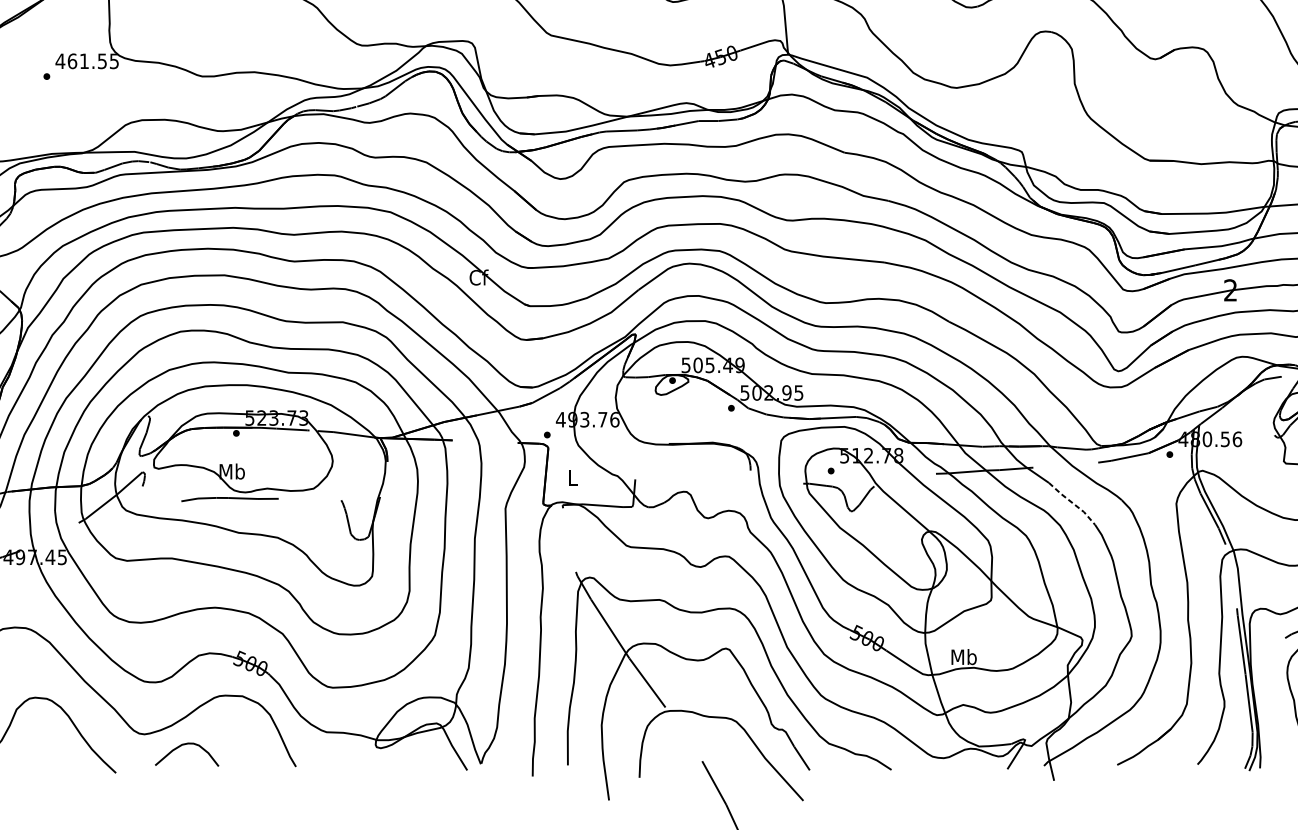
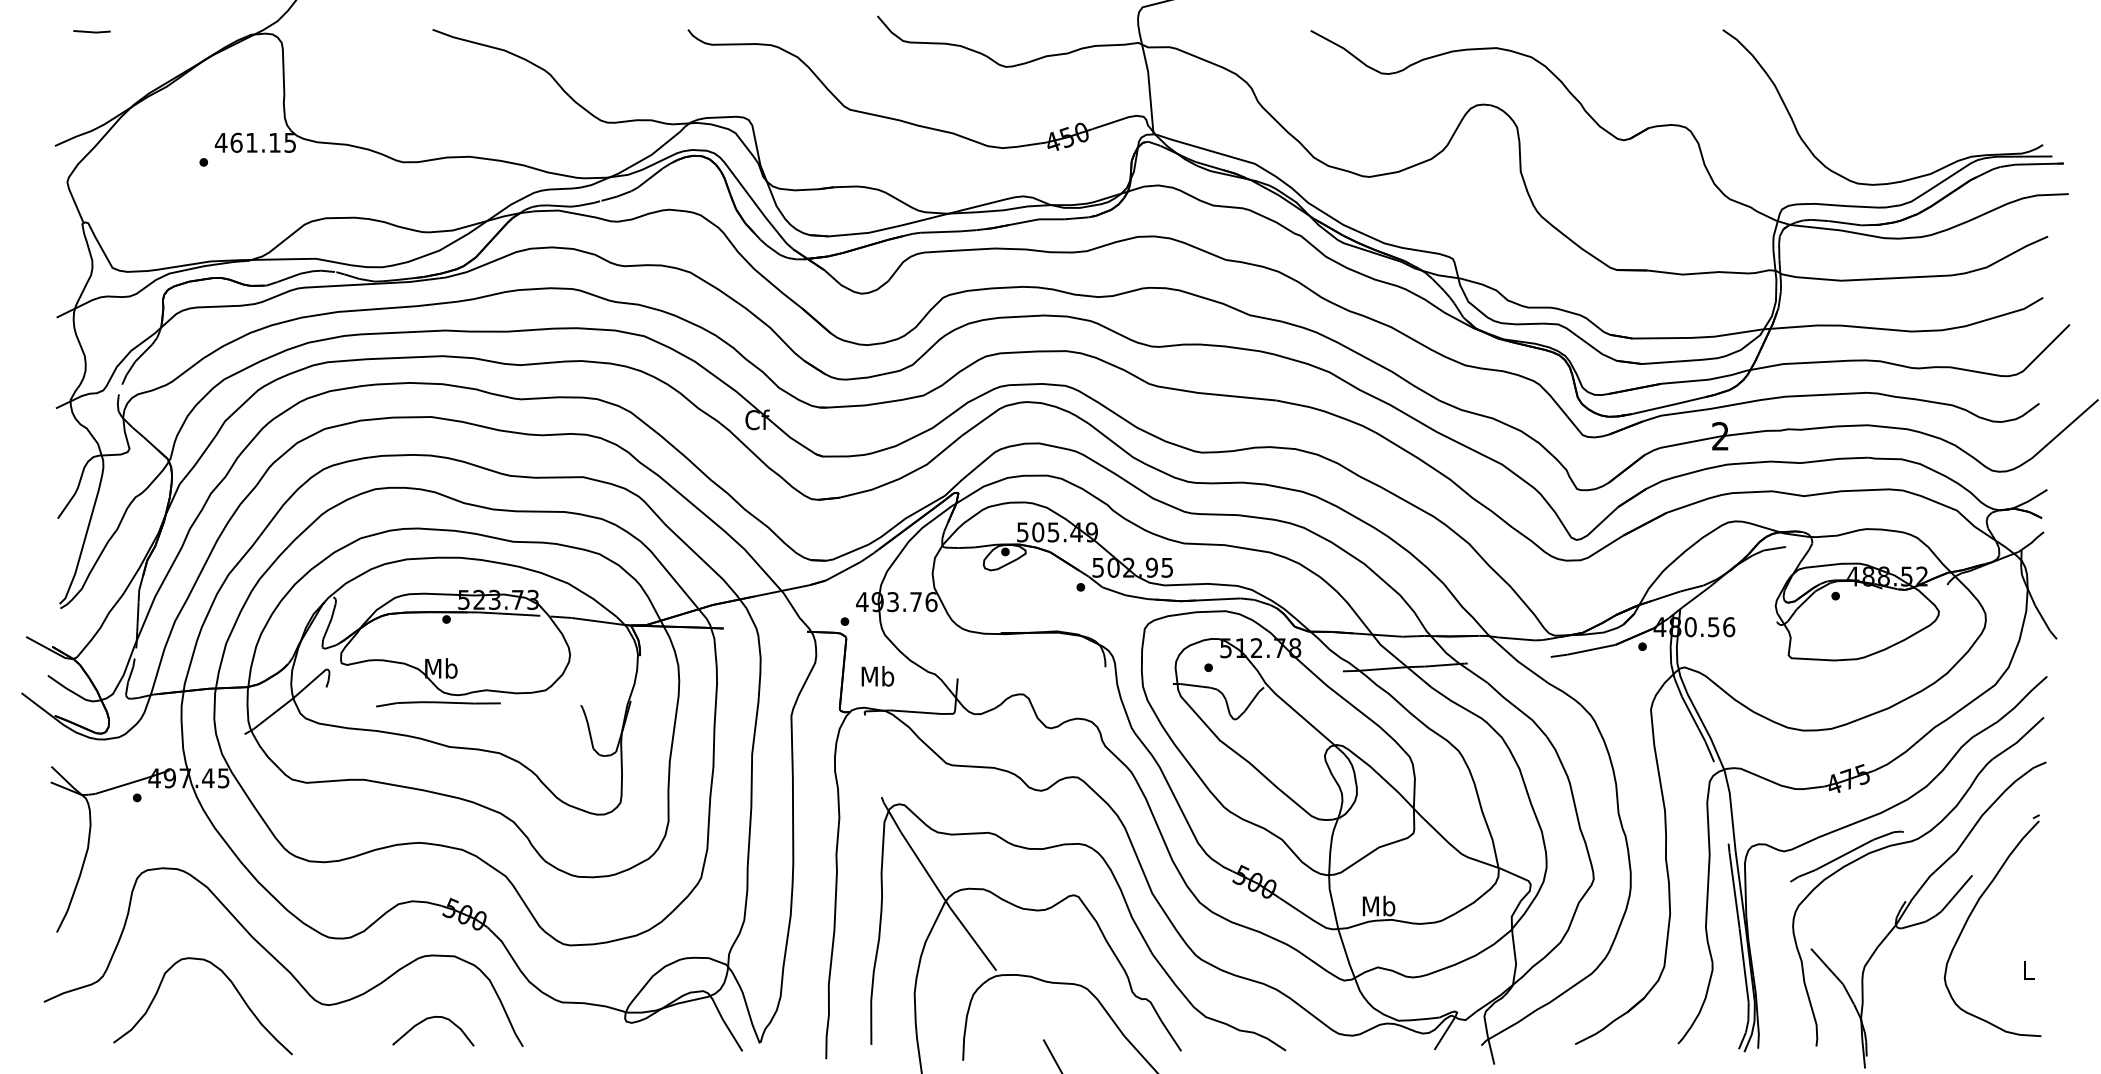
text: (102, 61) -> (274, 142), 461.55 -> 461.15
text: (572, 477) -> (877, 676), L -> Mb
line: (1072, 503) -> (1518, 709), dashed -> solid
curve: (187, 744) -> (433, 1018), moved

